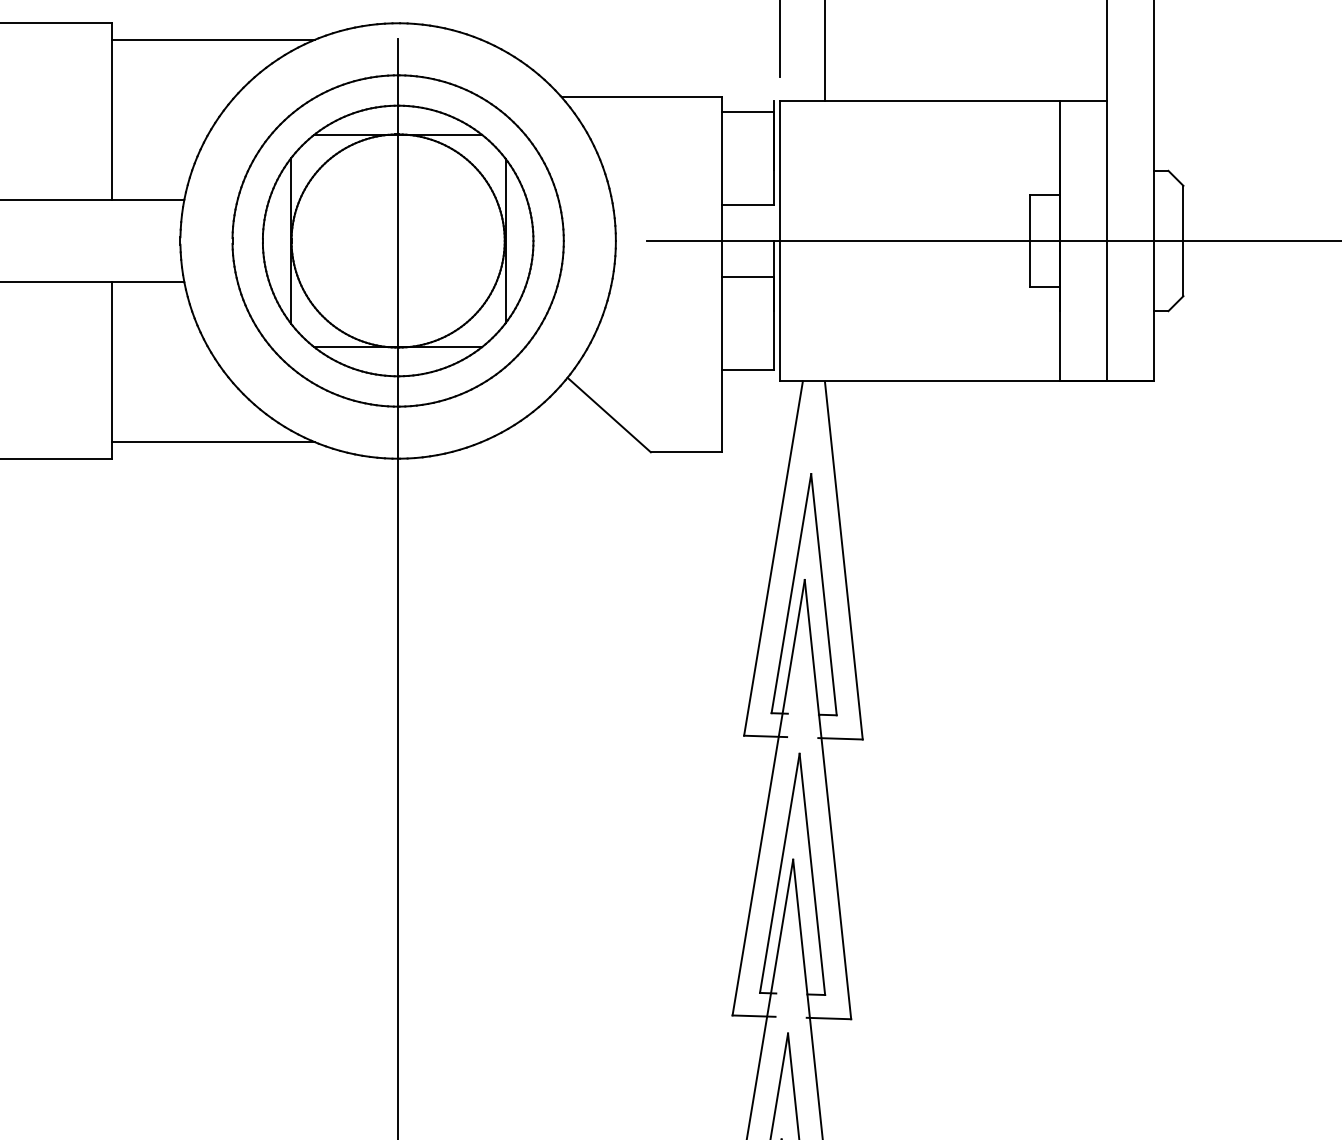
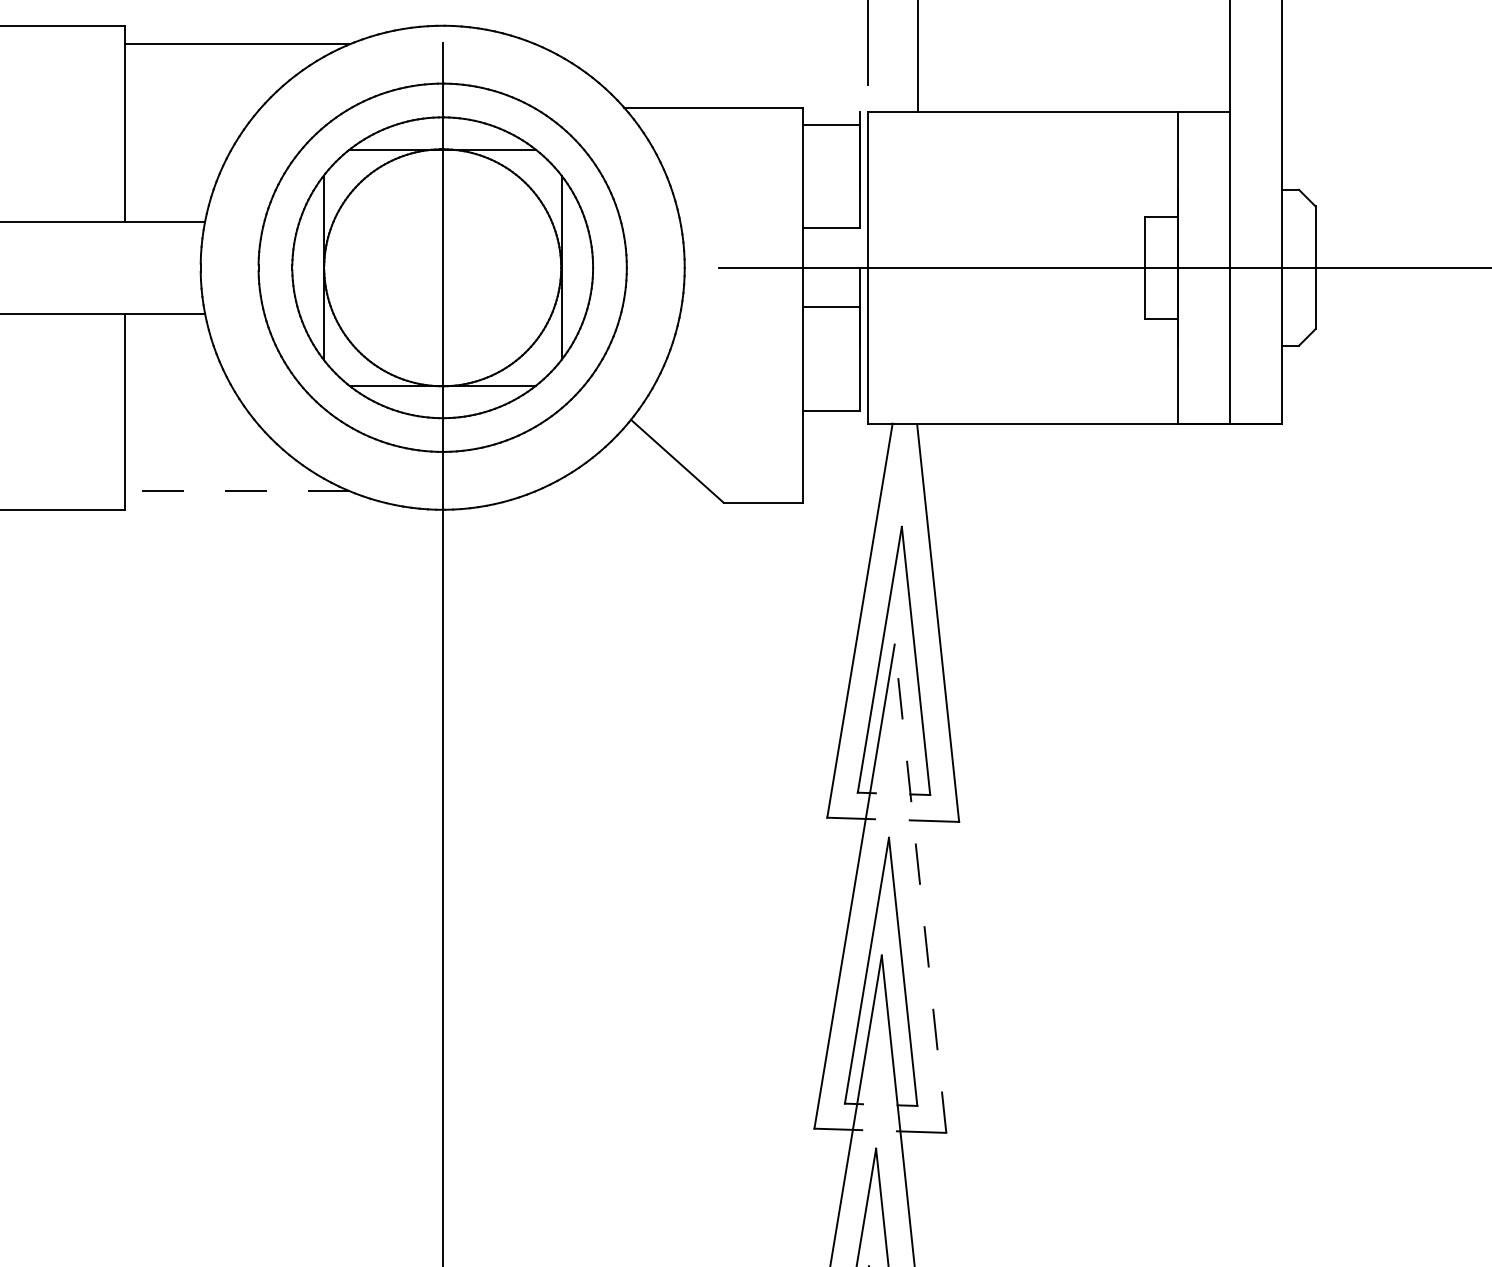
line: (212, 442) -> (236, 491), solid -> dashed
line: (827, 799) -> (920, 888), solid -> dashed

